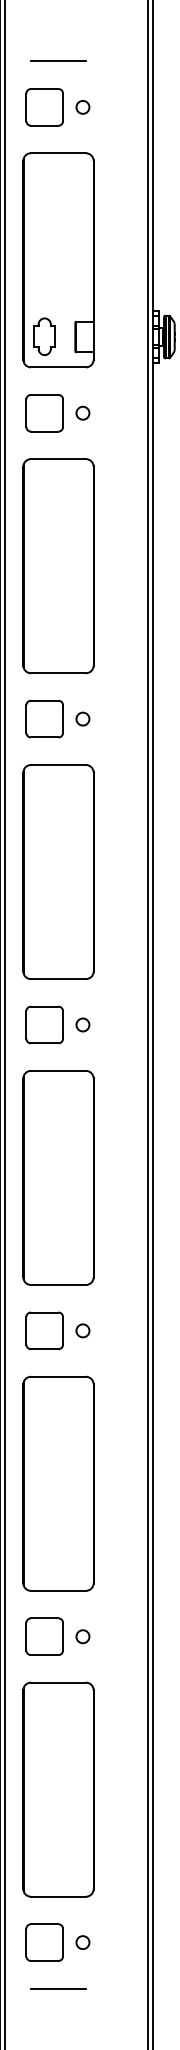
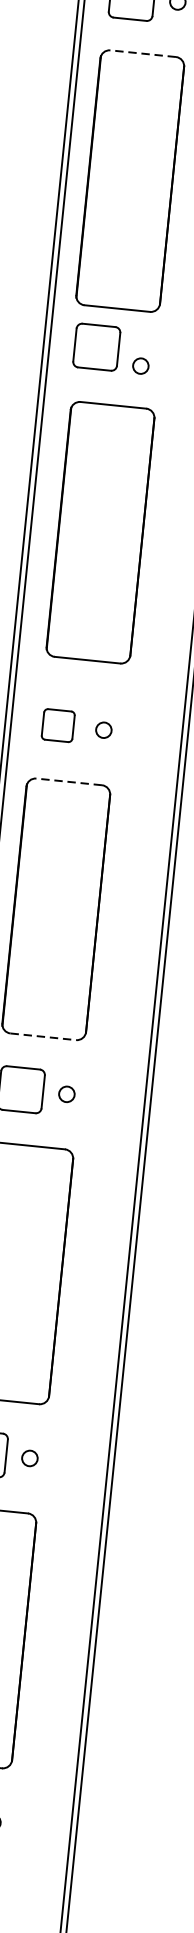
line: (58, 459) -> (143, 54), solid -> dashed
part: (44, 718) -> (96, 346), moved
part: (58, 871) -> (100, 532), moved
part: (44, 1024) -> (58, 725), size x0.7
line: (58, 1070) -> (69, 781), solid -> dashed
line: (58, 1284) -> (43, 1036), solid -> dashed

